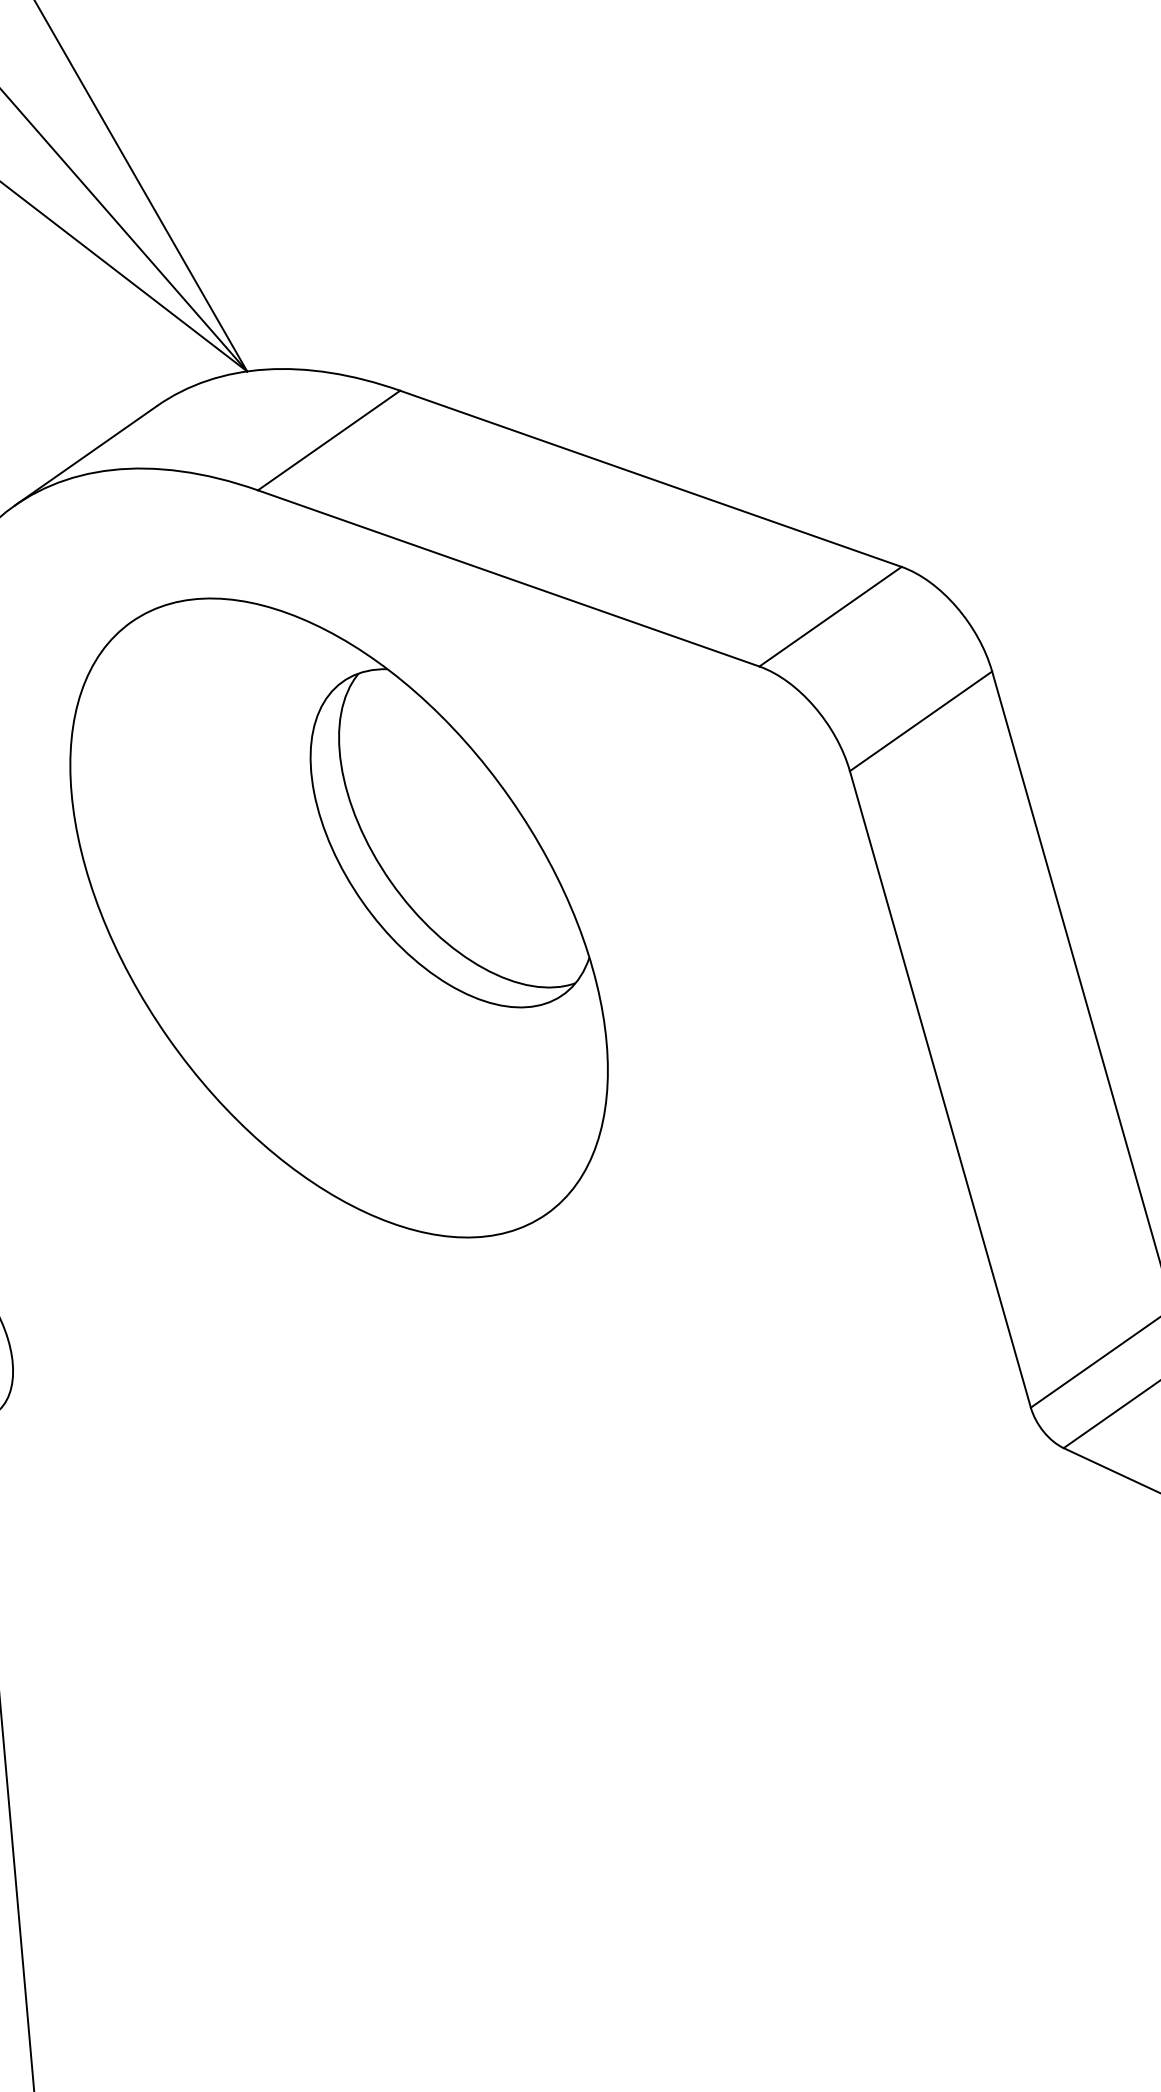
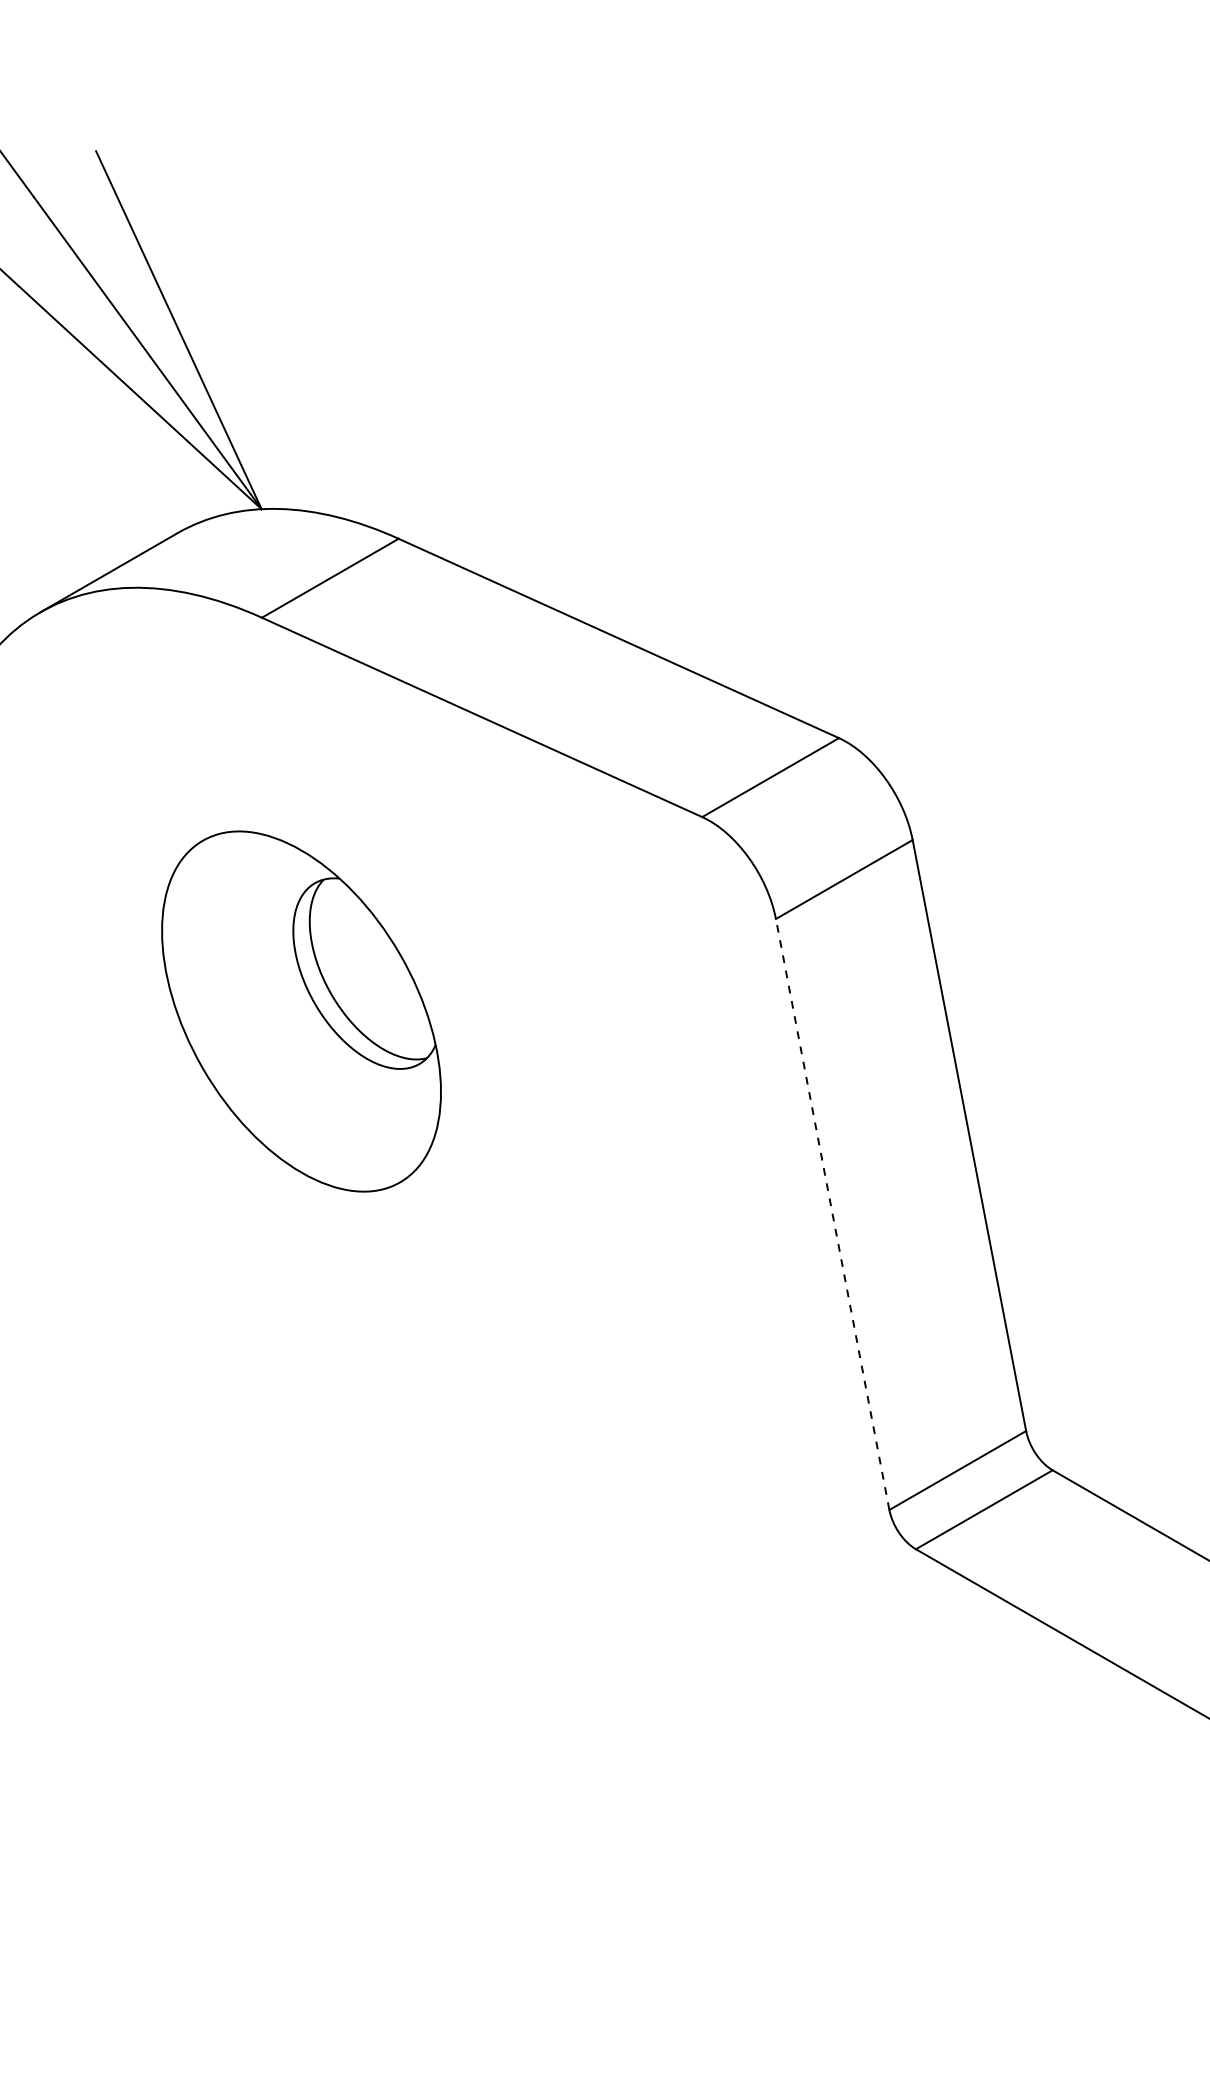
part: (339, 917) -> (301, 1011), size x0.6
line: (940, 1089) -> (832, 1214), solid -> dashed

